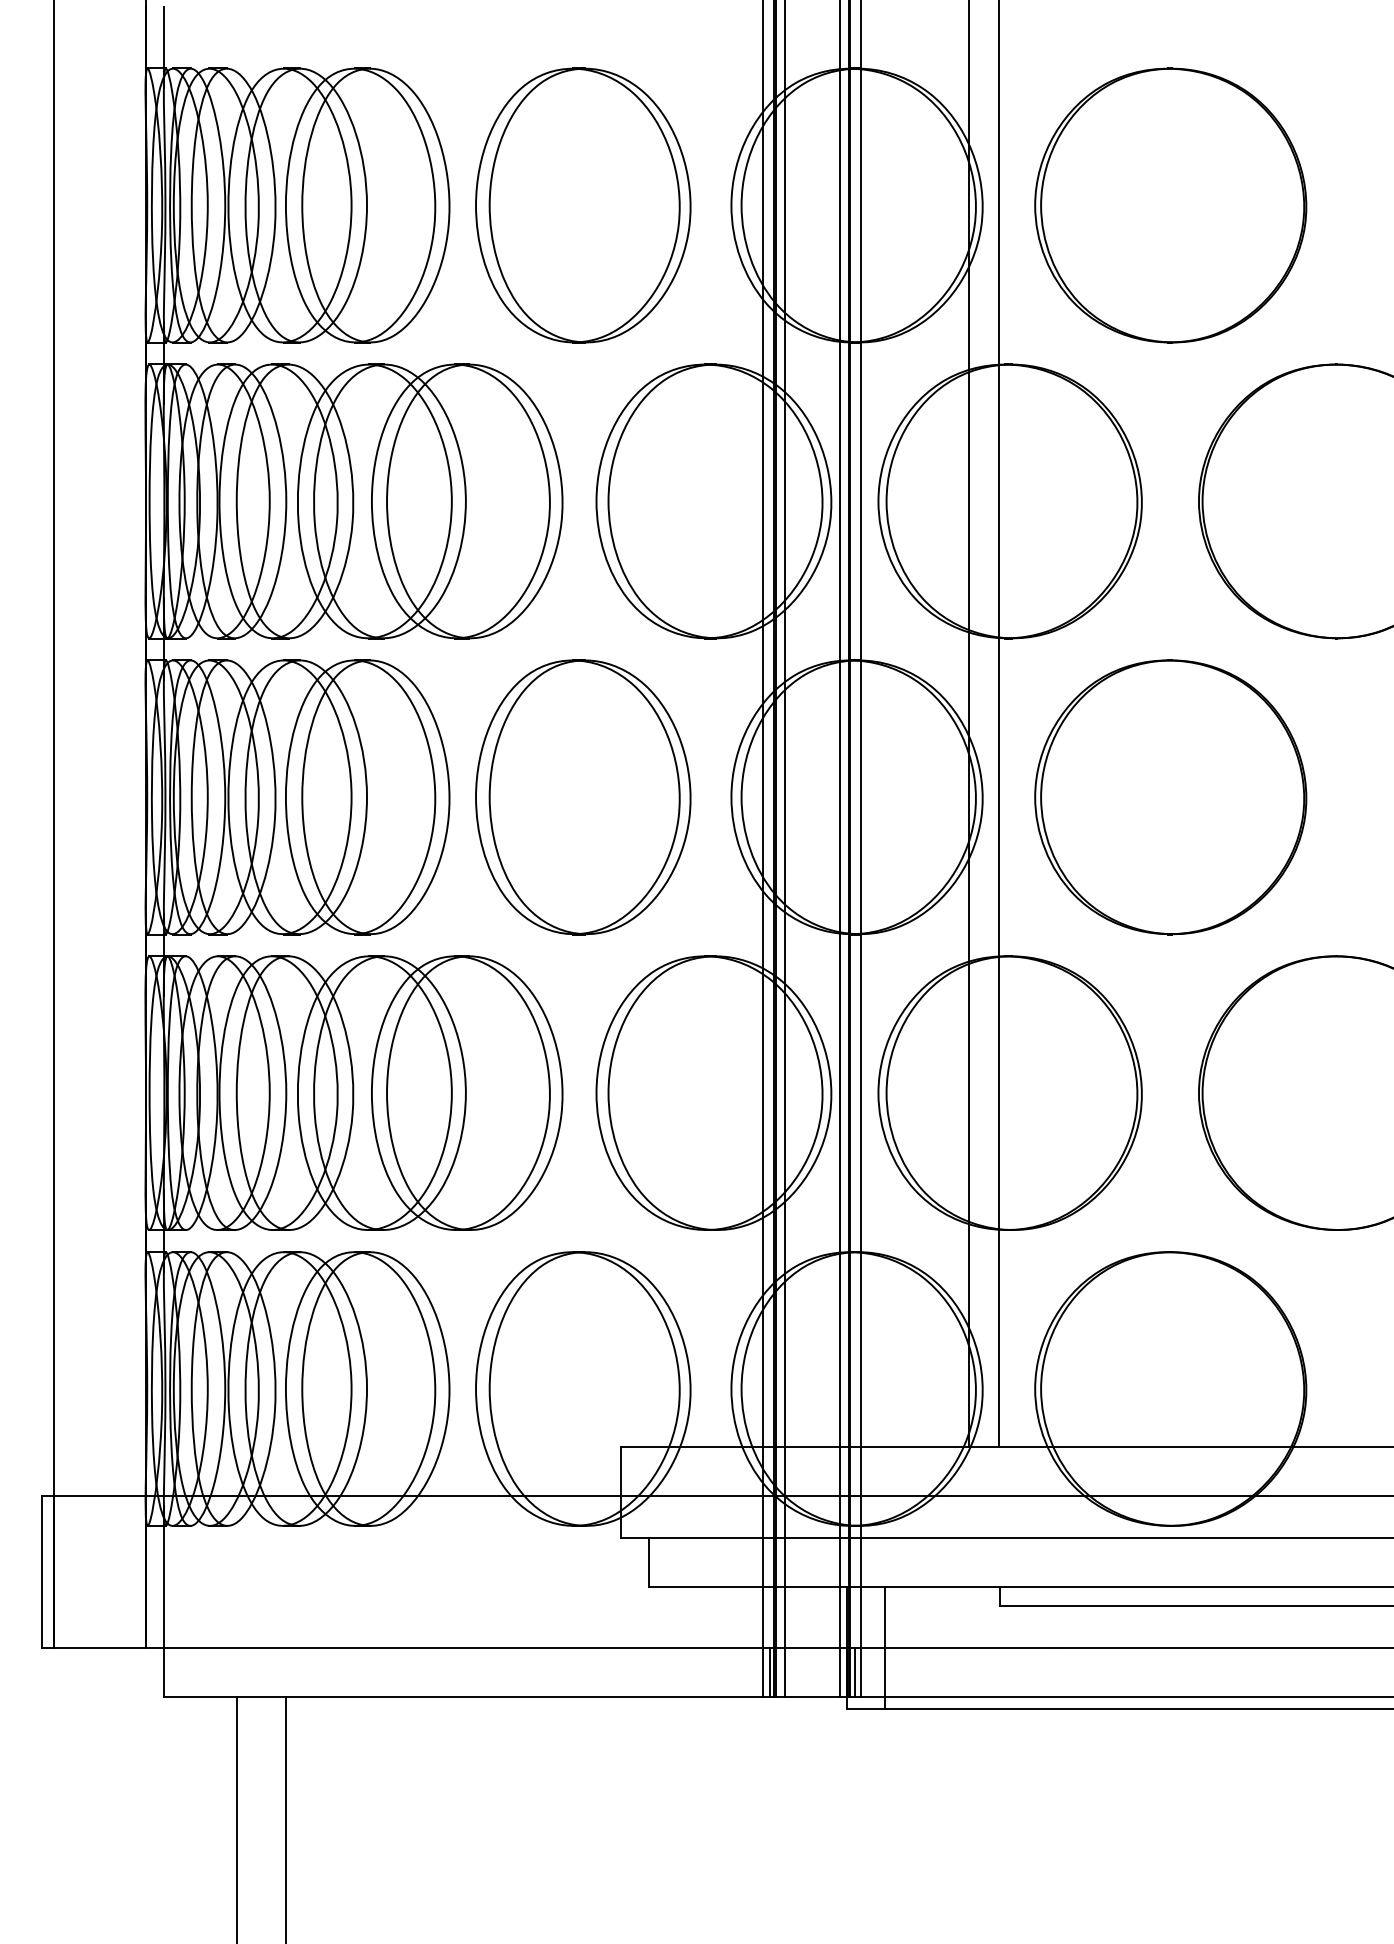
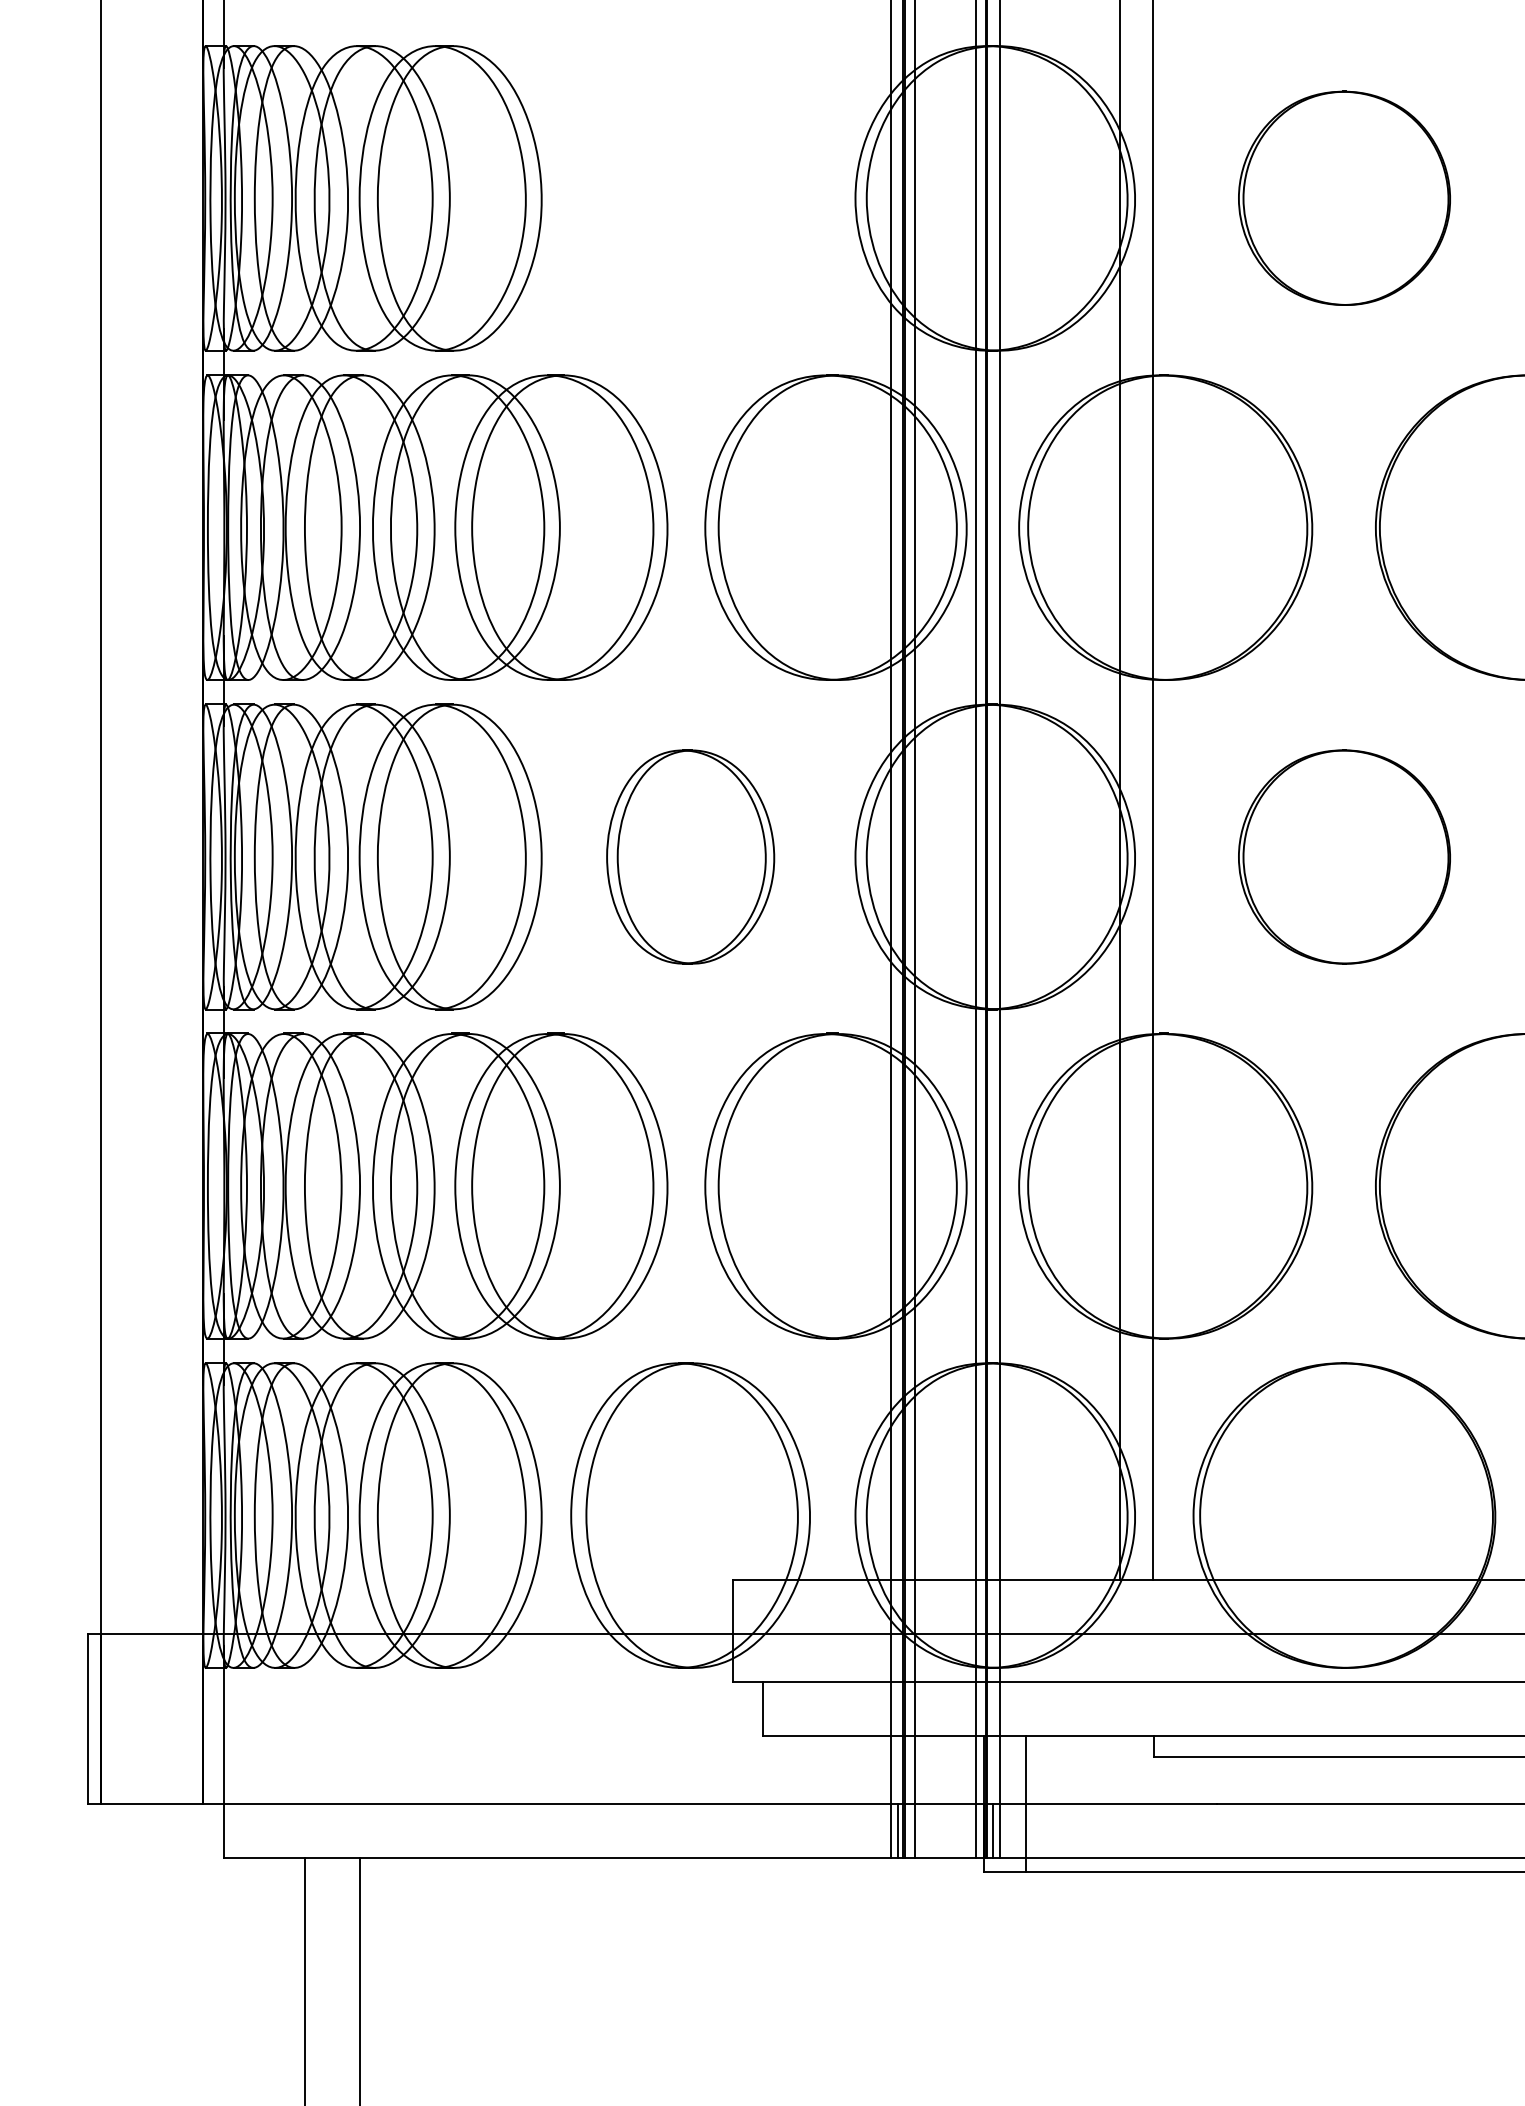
part: (583, 205) -> (690, 198), removed
part: (1170, 205) -> (1344, 198), size x0.7
part: (583, 797) -> (690, 857), size x0.7
part: (1170, 797) -> (1344, 857), size x0.7

